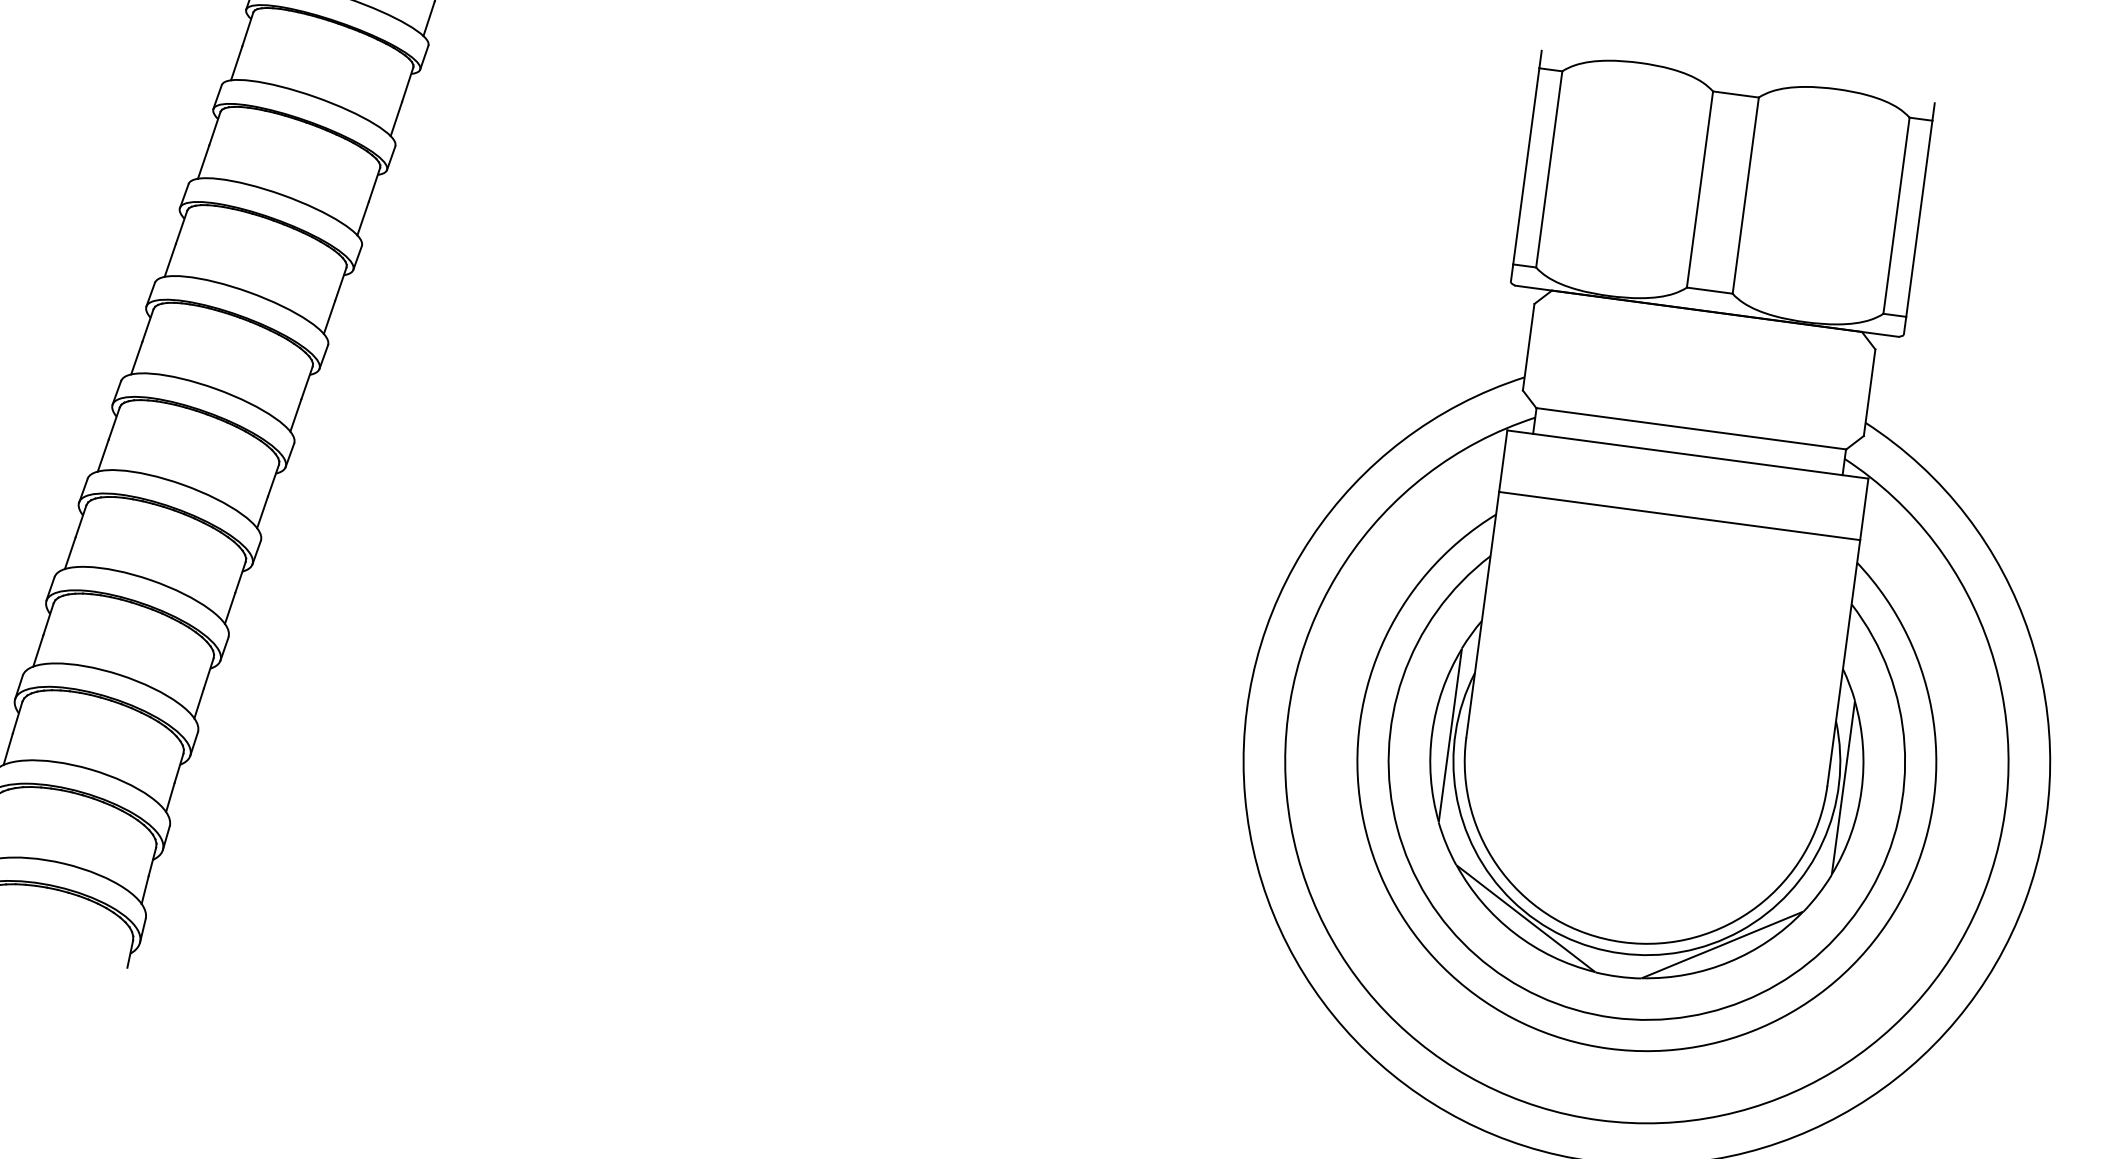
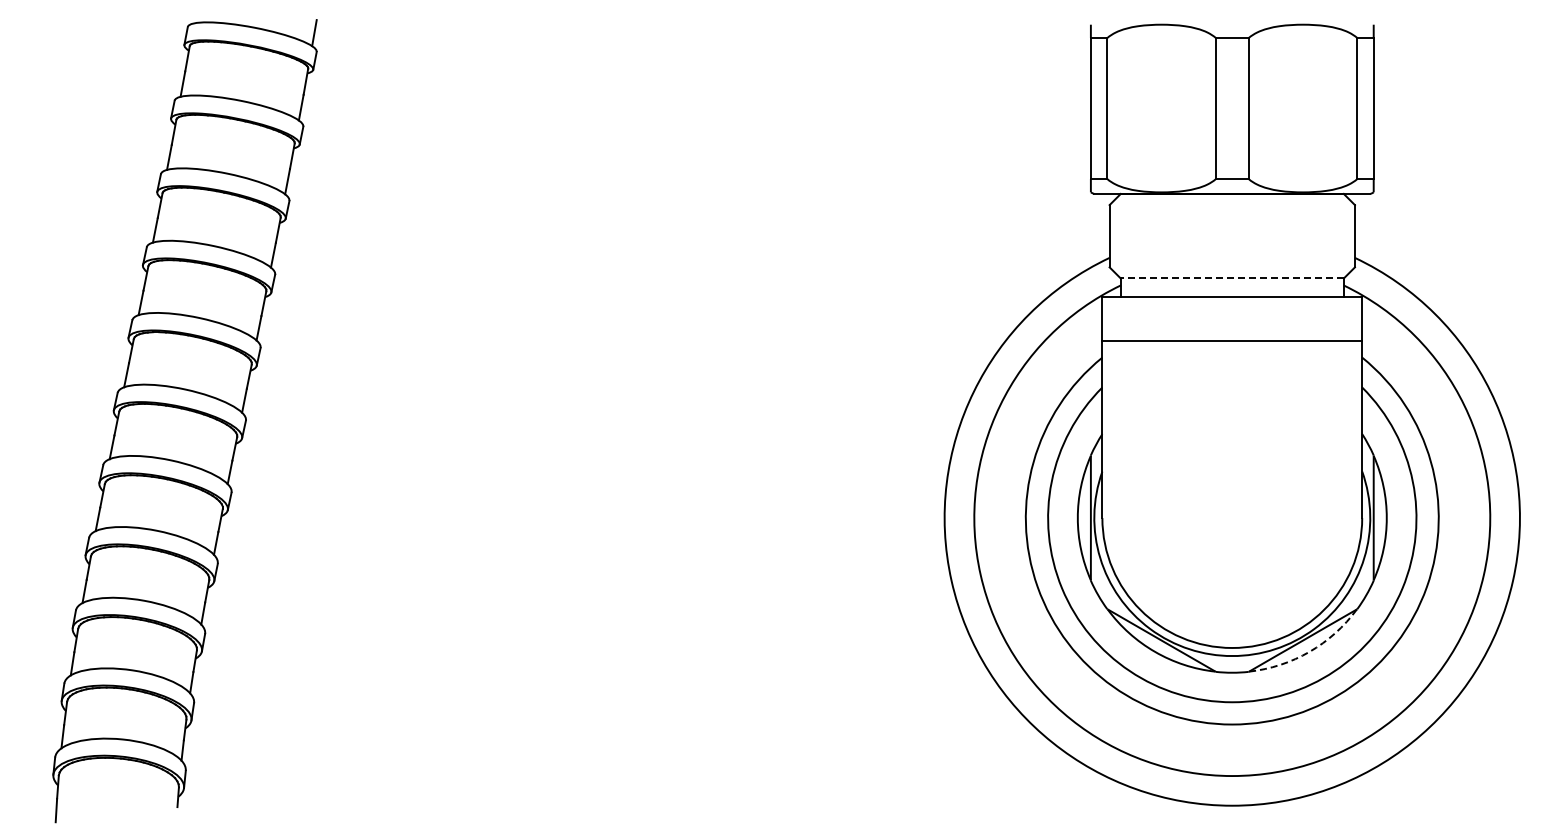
line: (1691, 428) -> (1232, 278), solid -> dashed
arc: (1729, 961) -> (1309, 651), solid -> dashed

